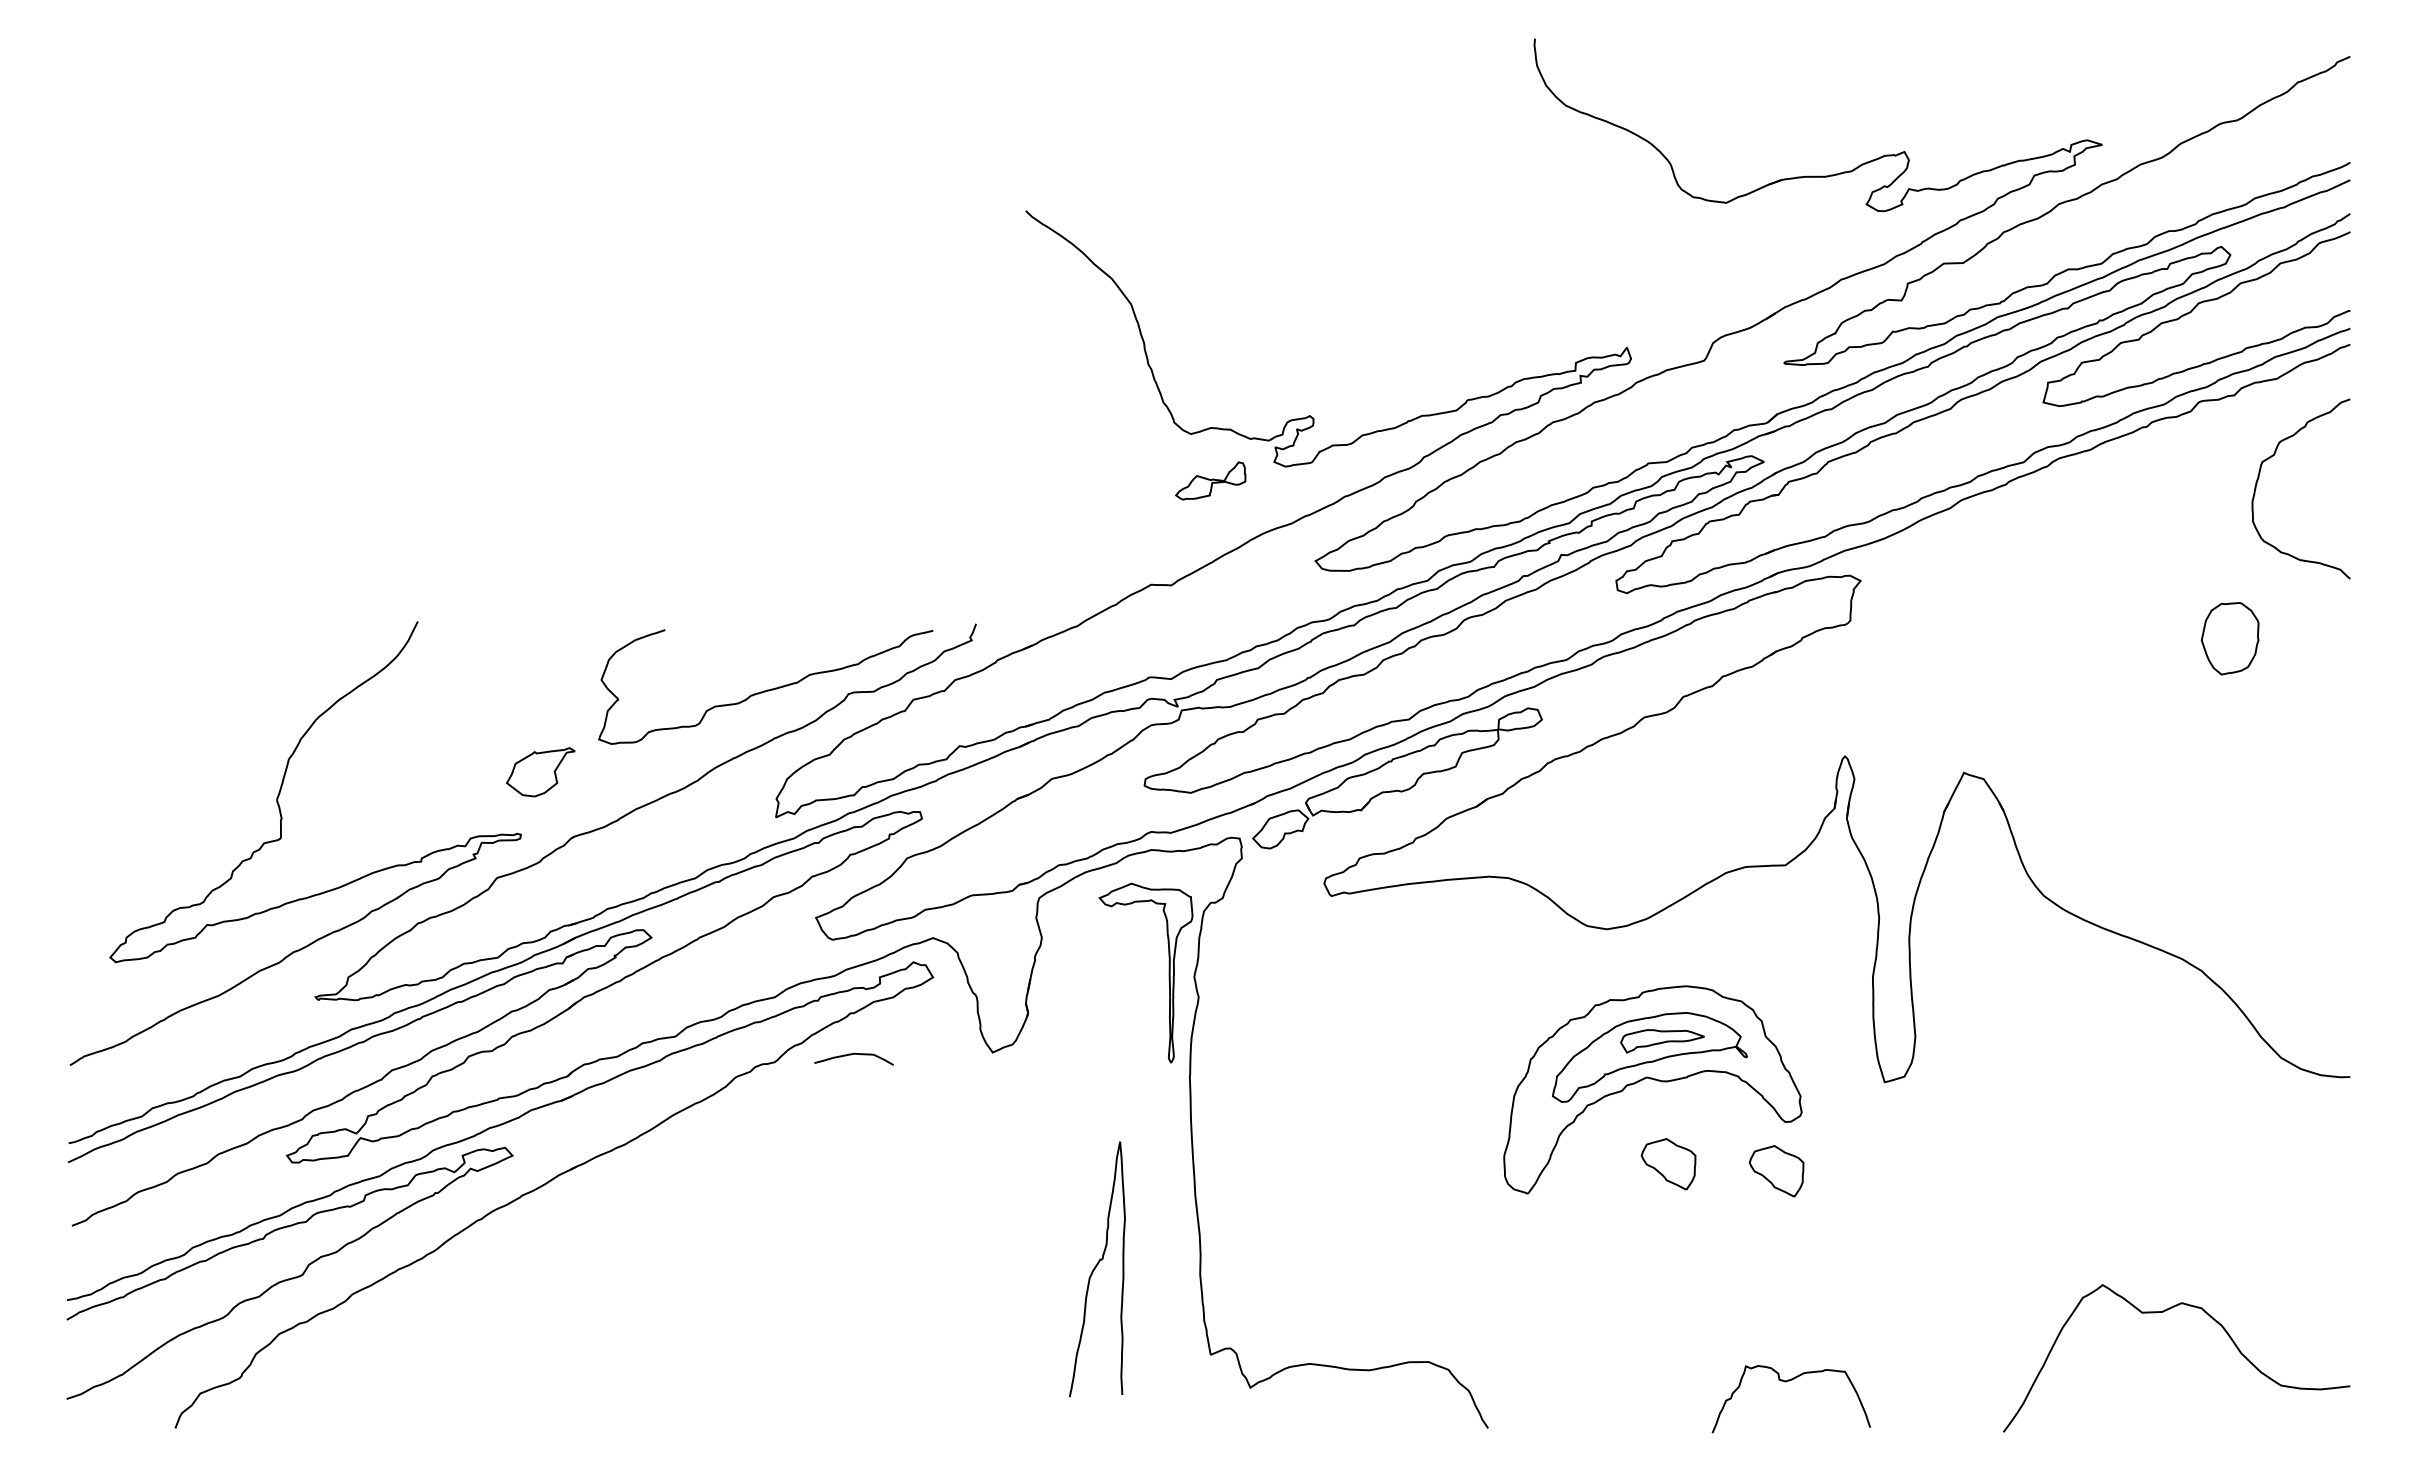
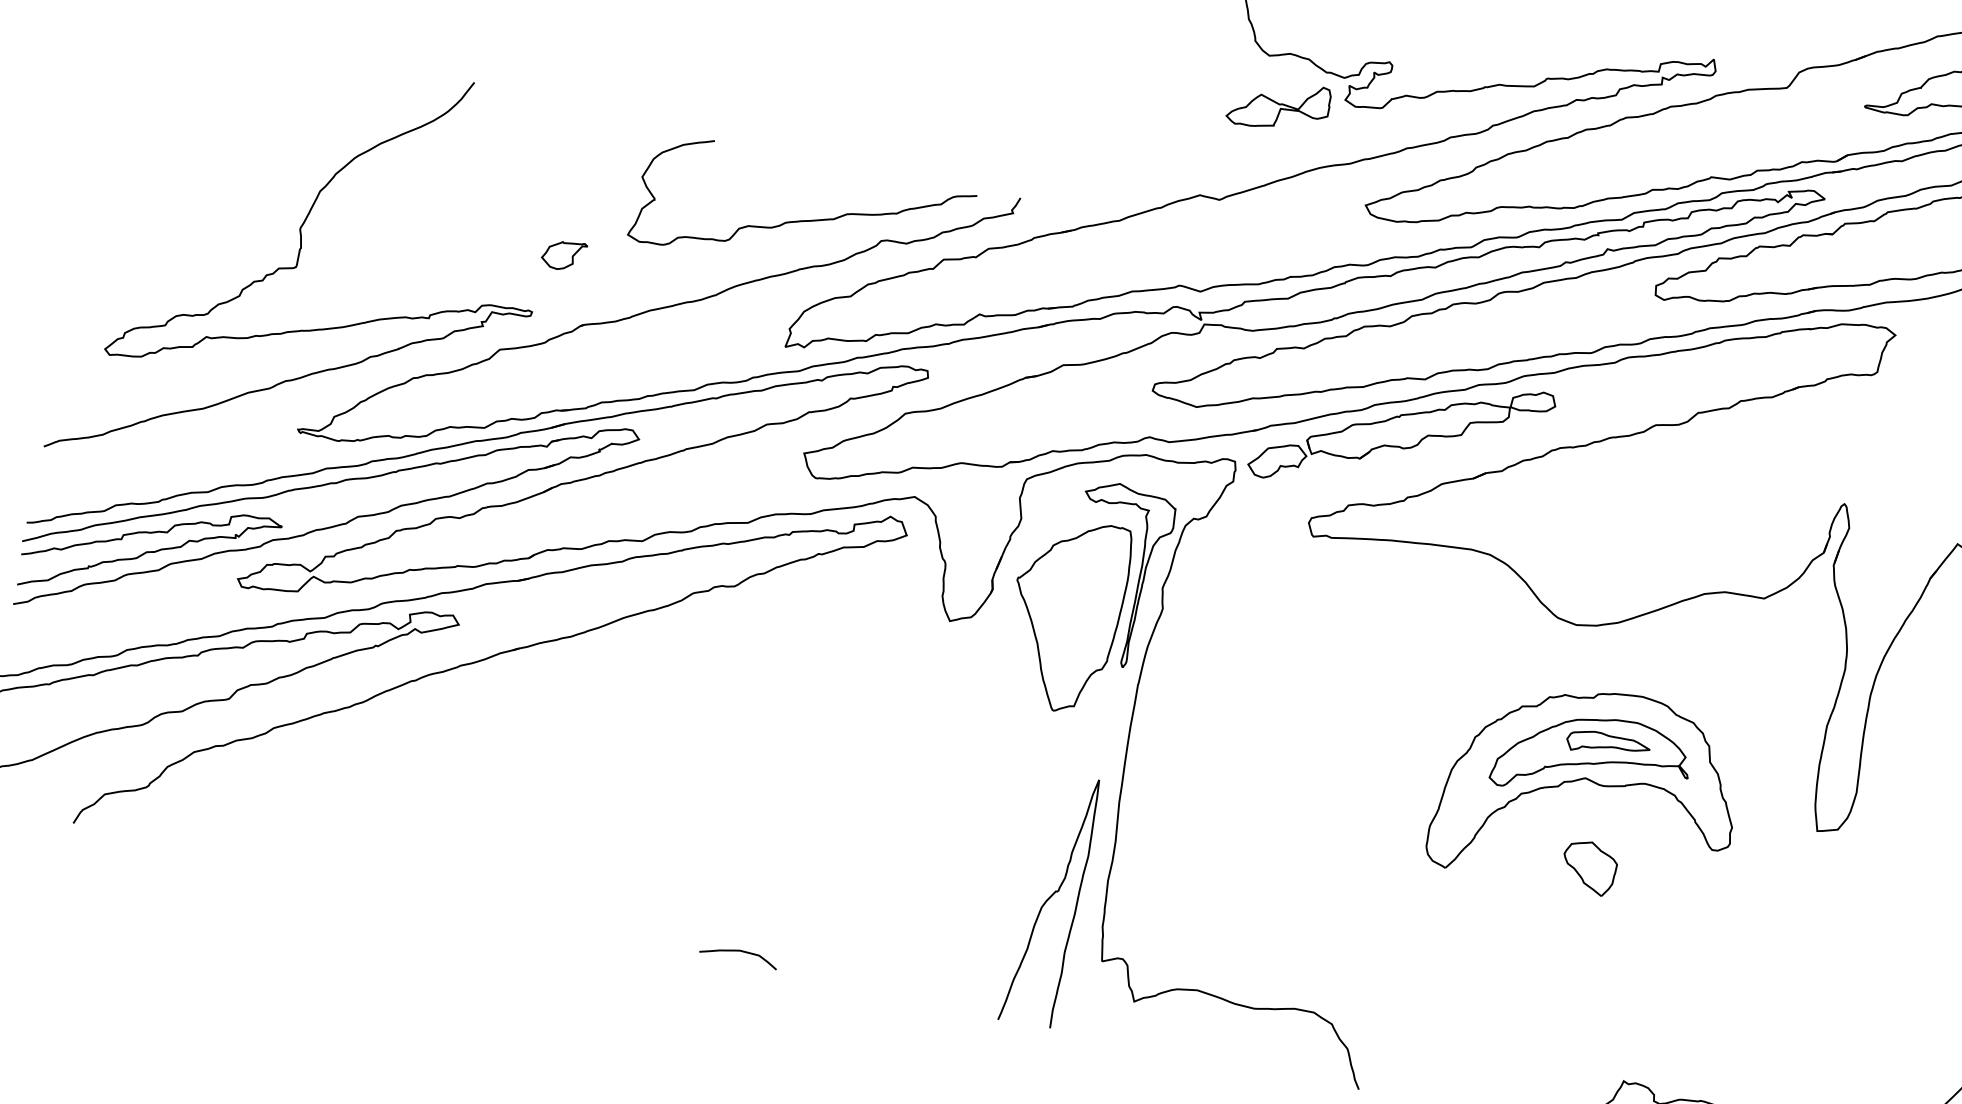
part: (1210, 480) -> (1279, 105), size x1.43
part: (540, 772) -> (563, 255), size x0.62
part: (1104, 1022) -> (1065, 614), added
curve: (851, 1055) -> (737, 951), moved
curve: (194, 1147) -> (149, 552), added
part: (1776, 1171) -> (1693, 896), removed
curve: (1095, 1269) -> (1049, 900), moved

